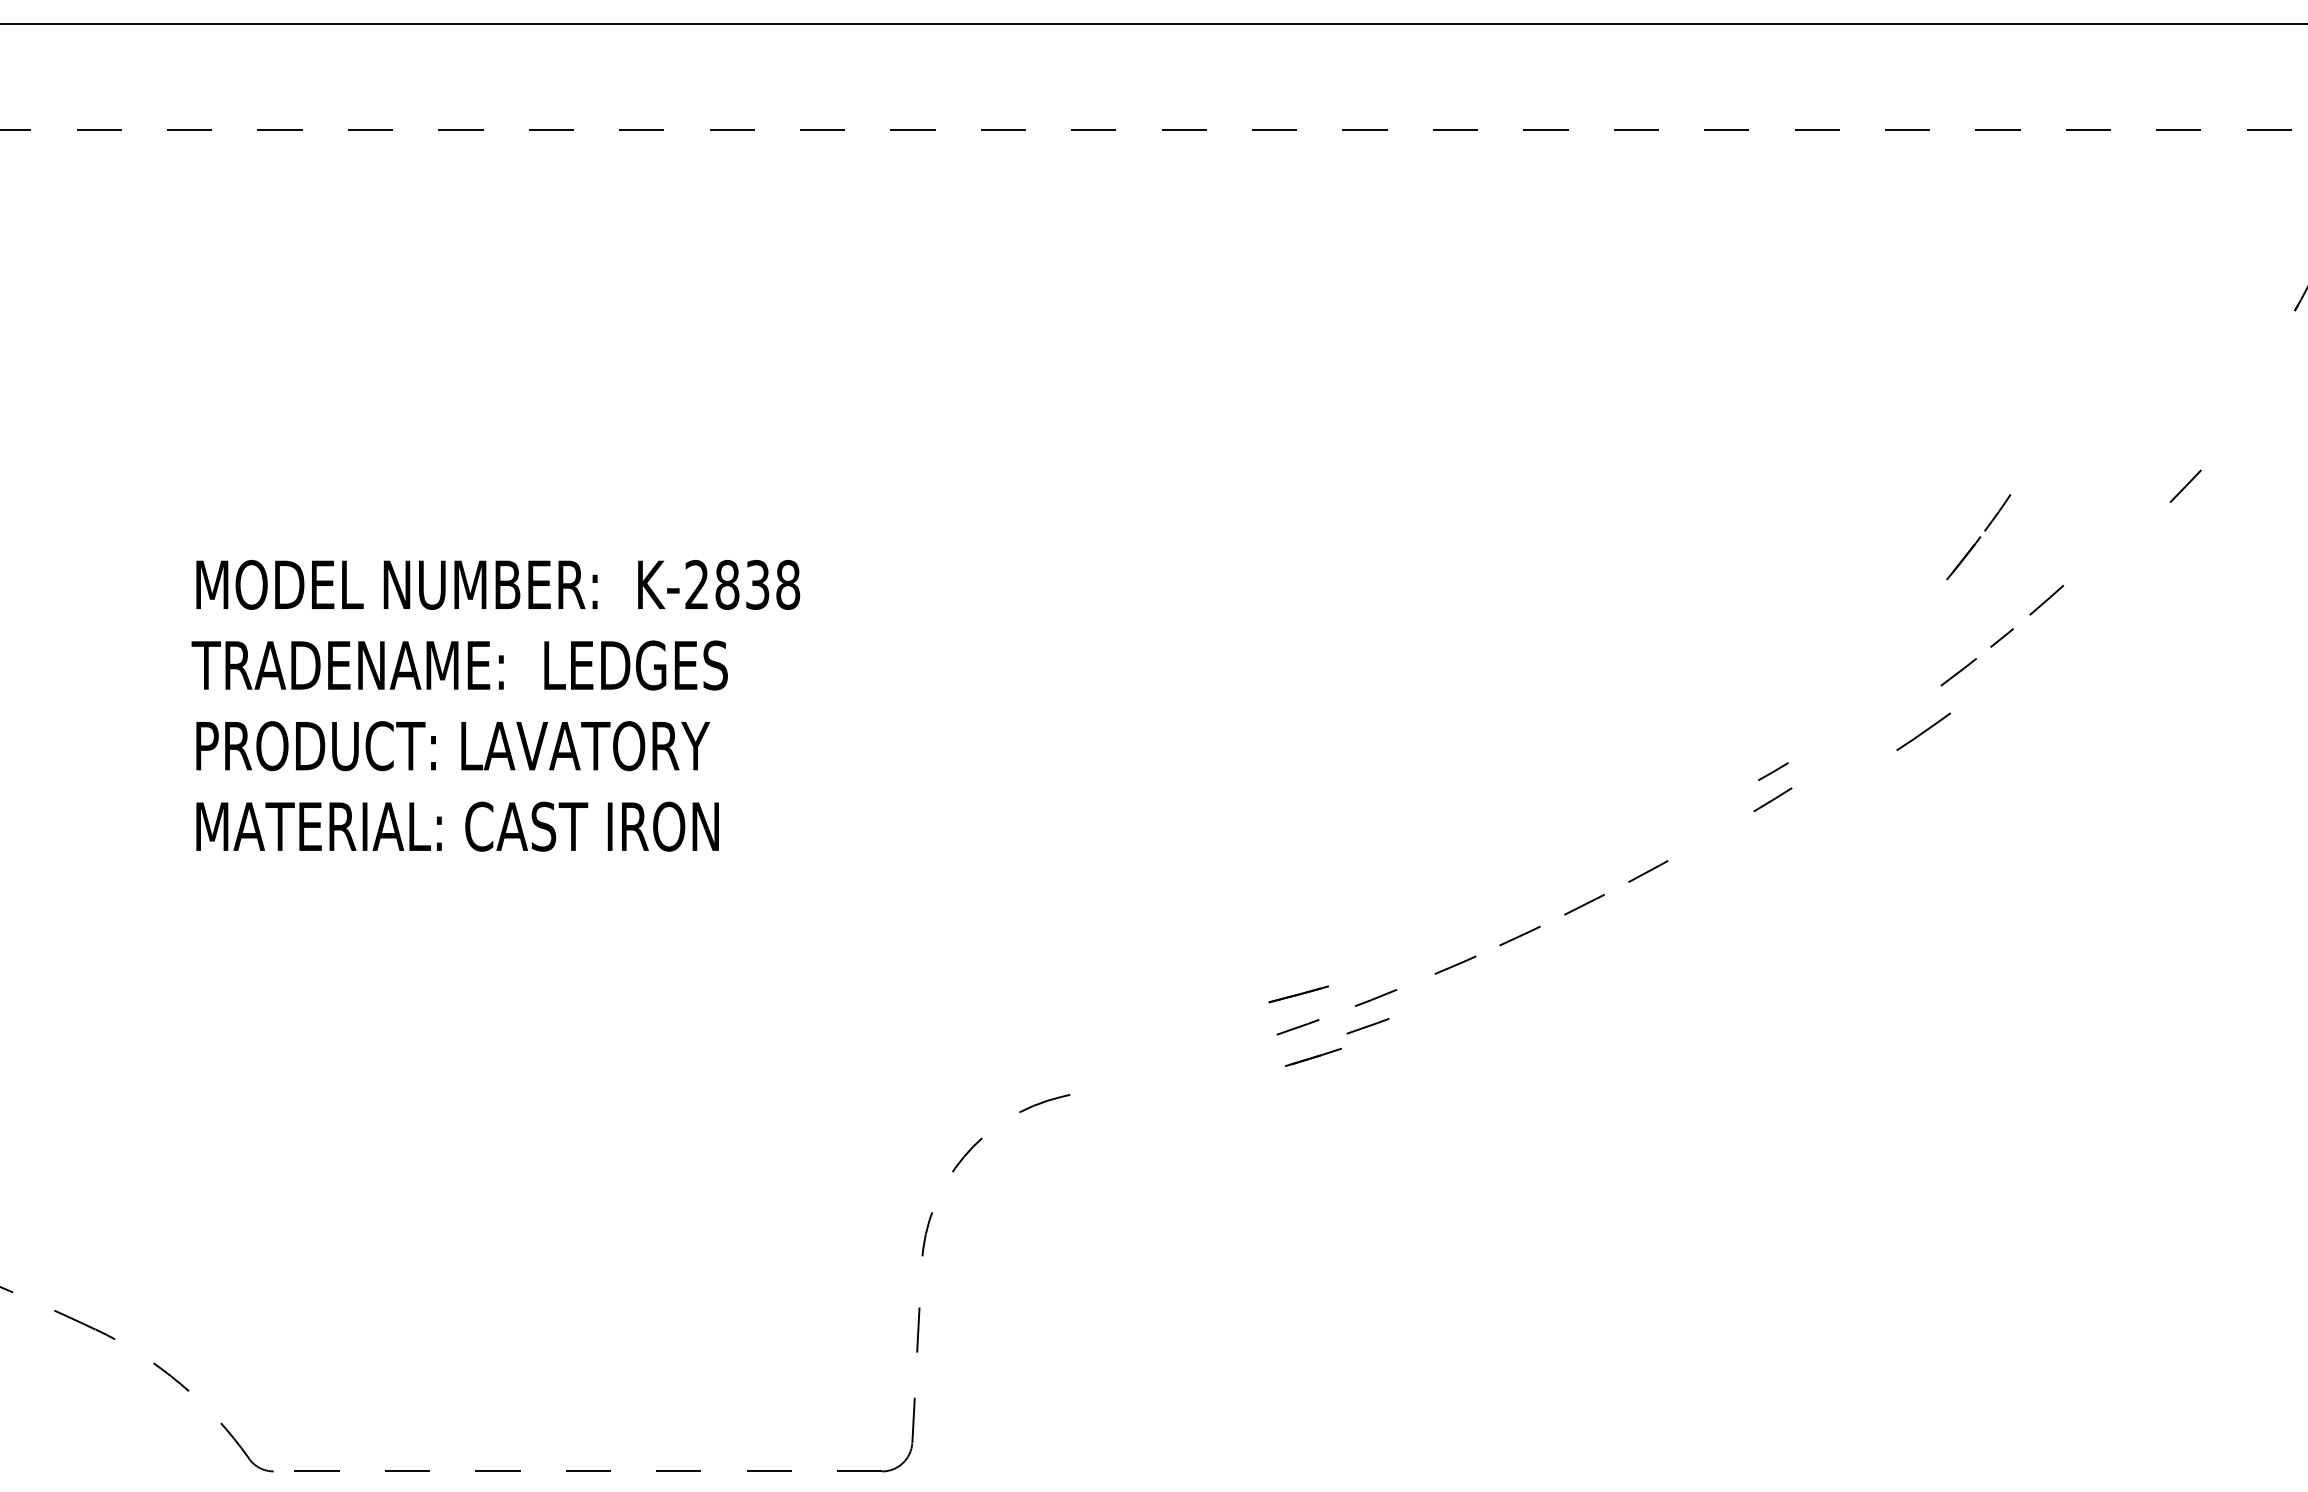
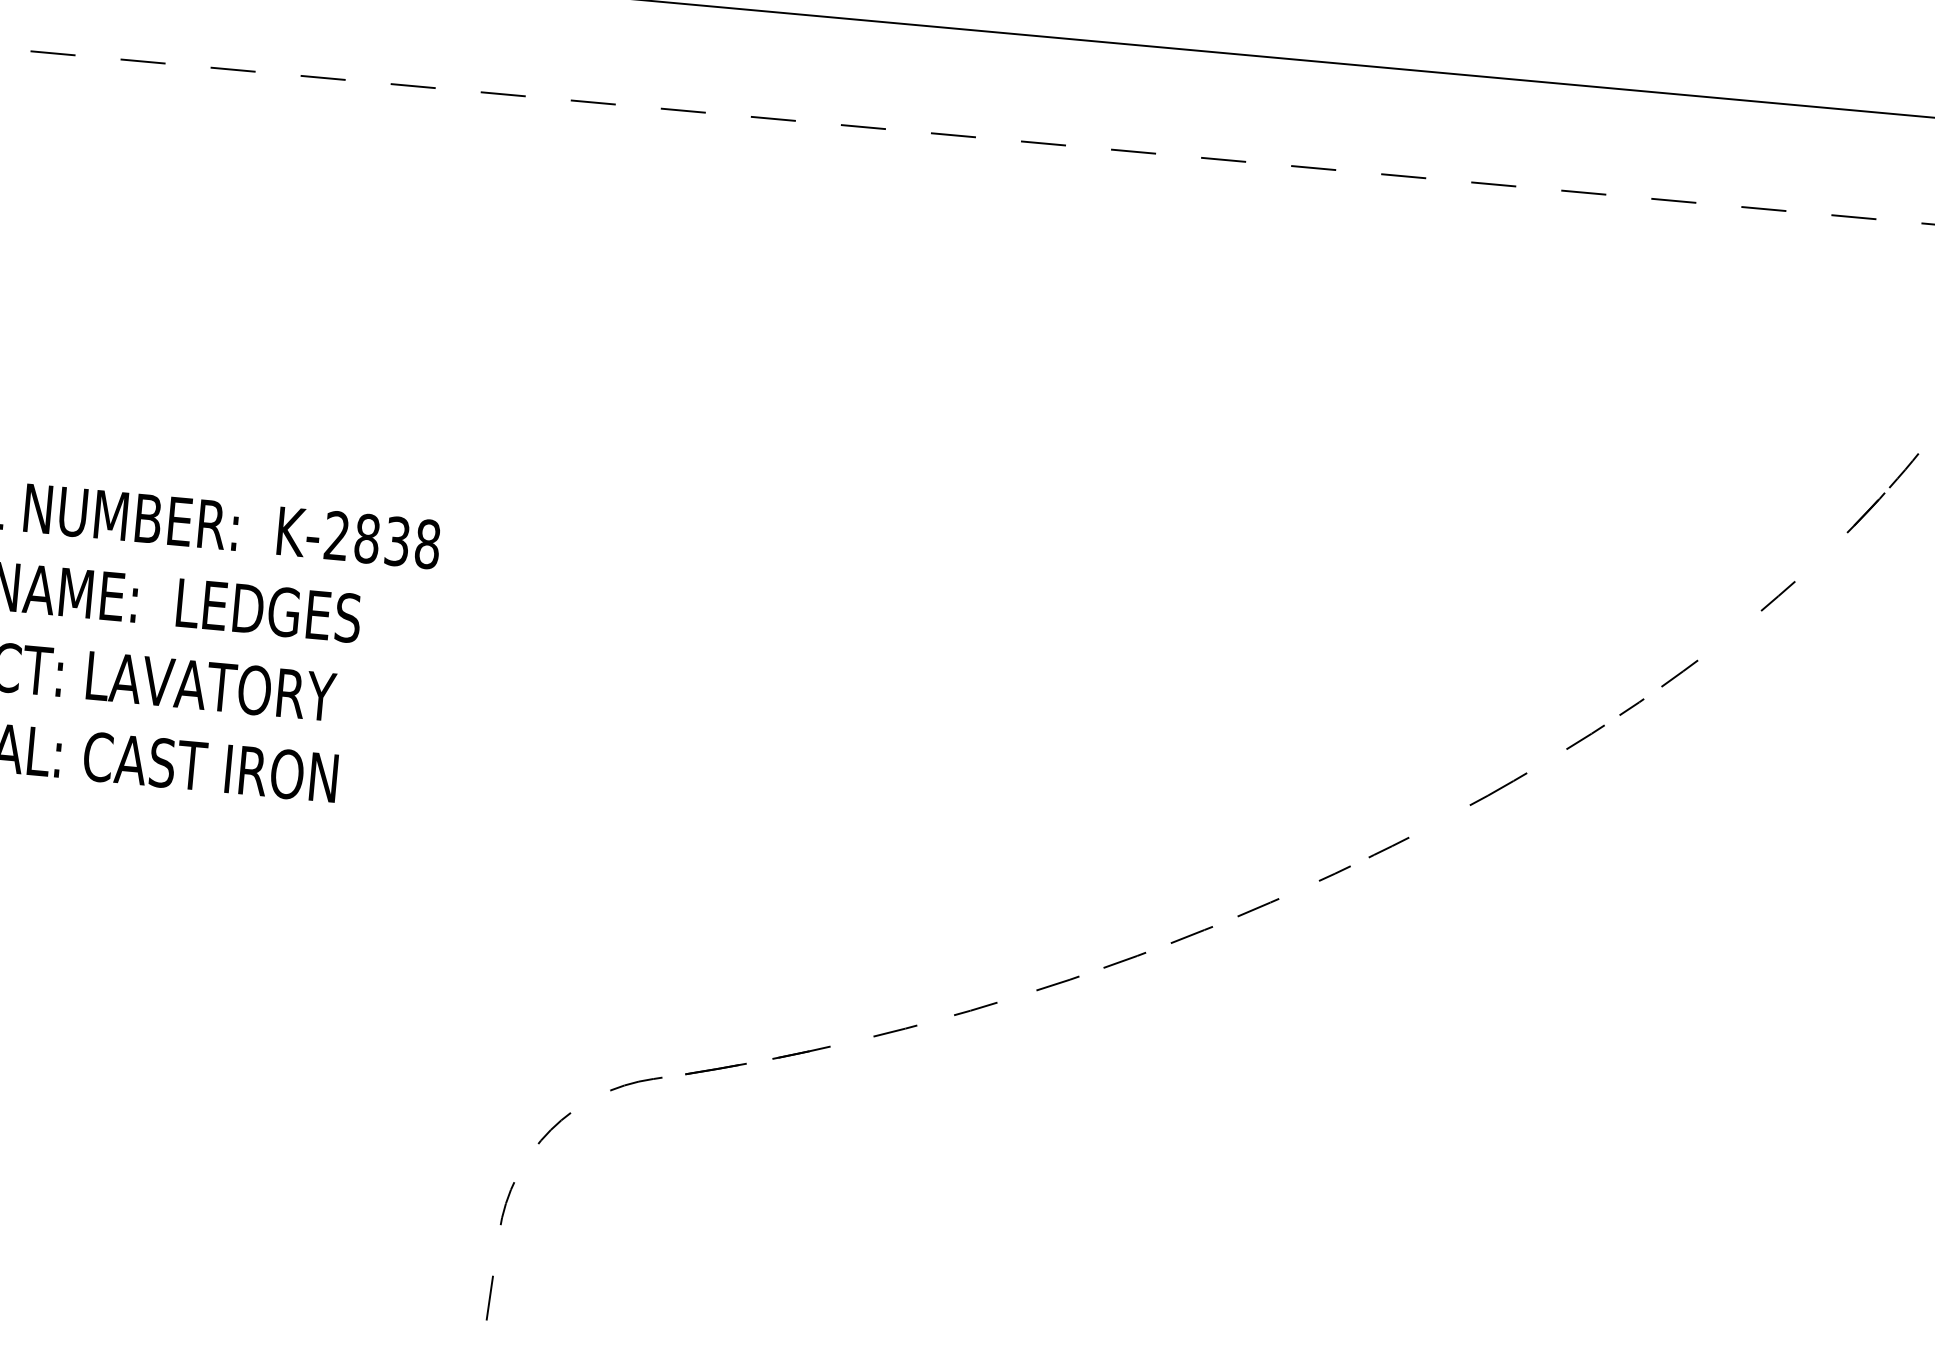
line: (2185, 485) -> (1778, 595), moved
part: (1978, 537) -> (1882, 493), moved
line: (1923, 731) -> (1498, 788), moved
line: (1773, 771) -> (1334, 873), moved
line: (1298, 994) -> (715, 1069), moved
line: (1367, 1026) -> (964, 1036), removed
line: (1313, 1056) -> (801, 1051), moved

